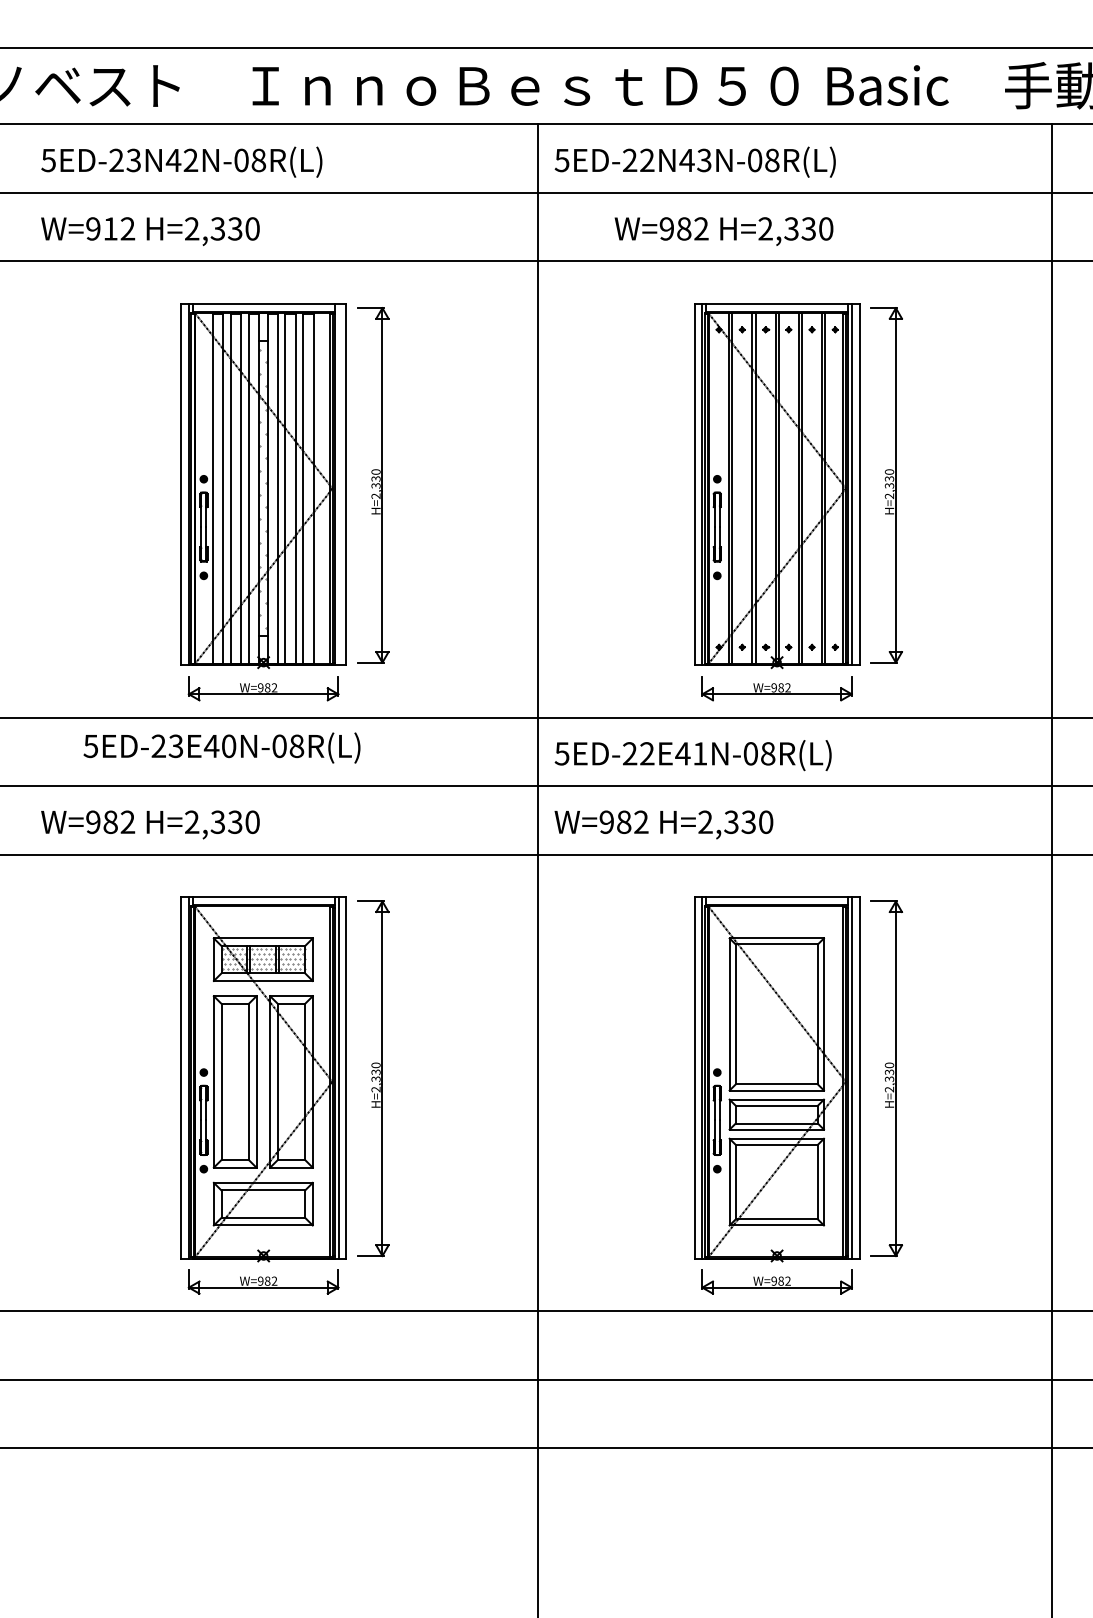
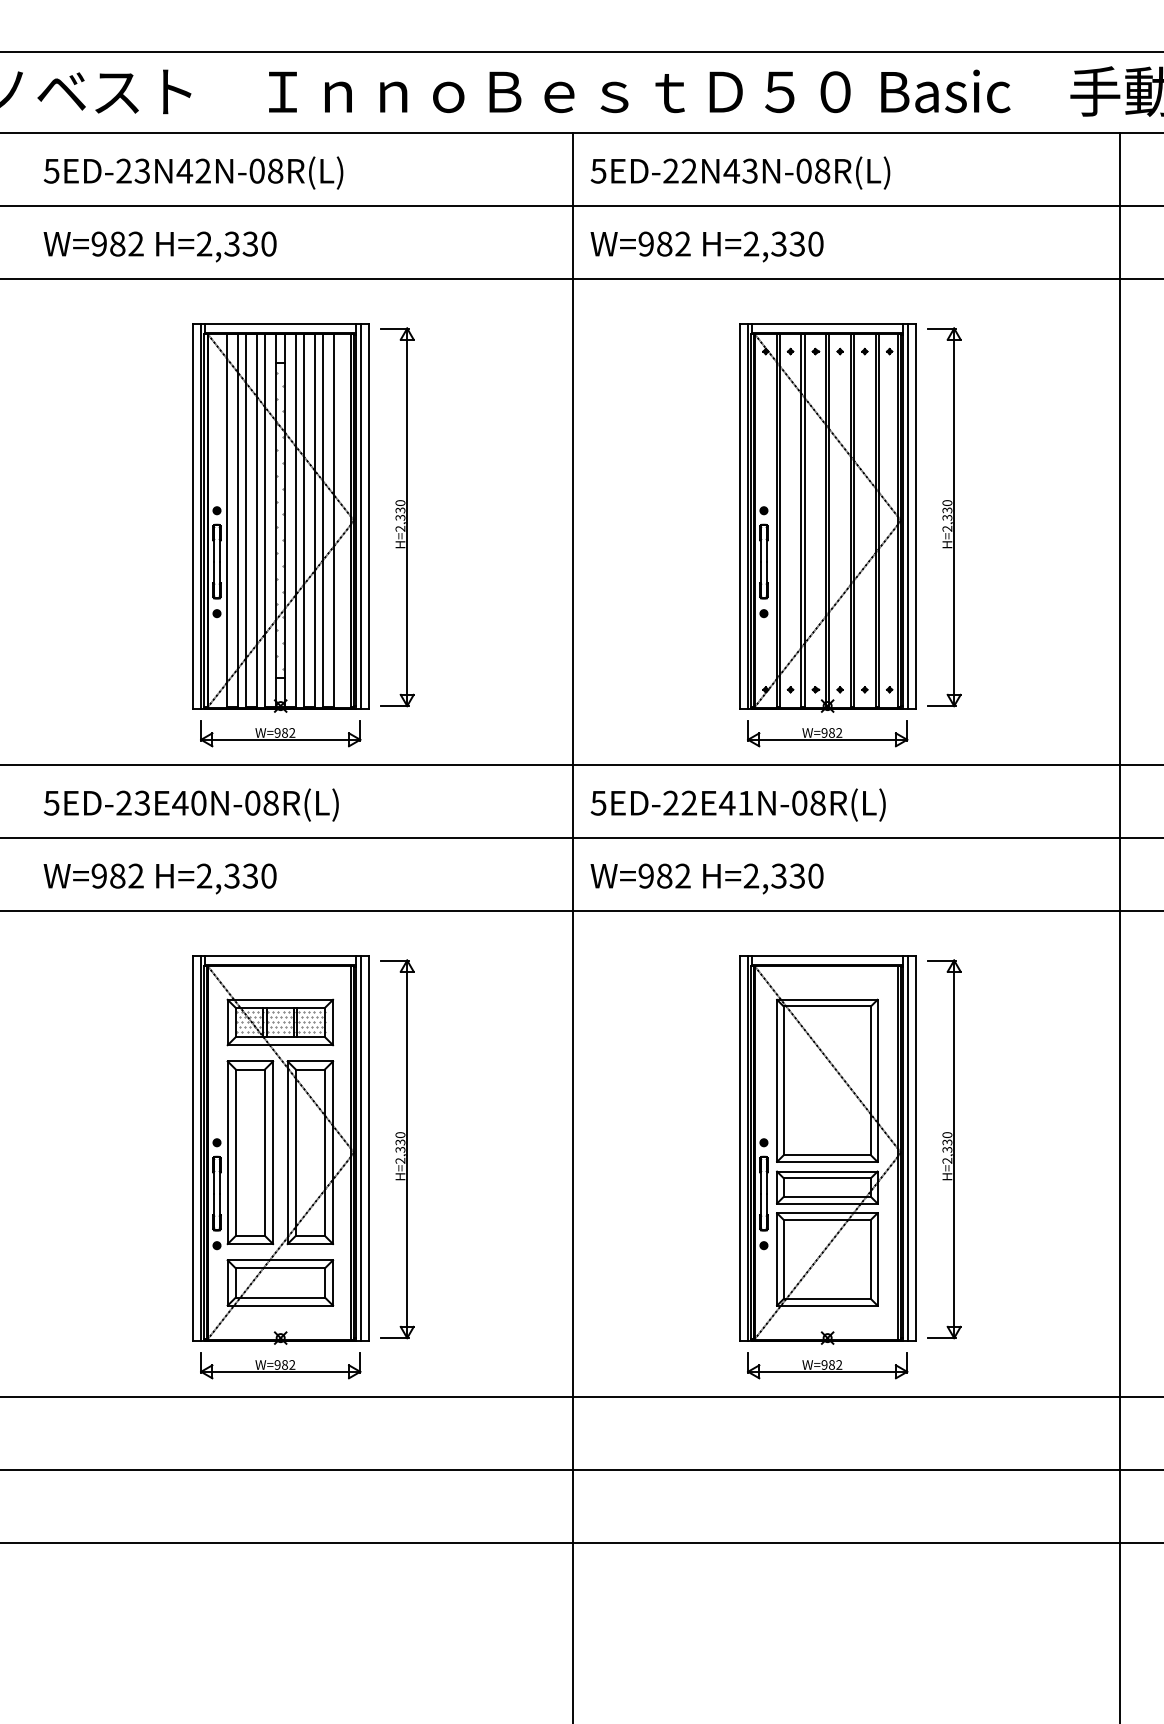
text: (110, 228) -> (117, 243), W=912 -> W=982
text: (723, 231) -> (706, 246), moved
line: (338, 484) -> (360, 516), added
text: (221, 747) -> (190, 804), moved

